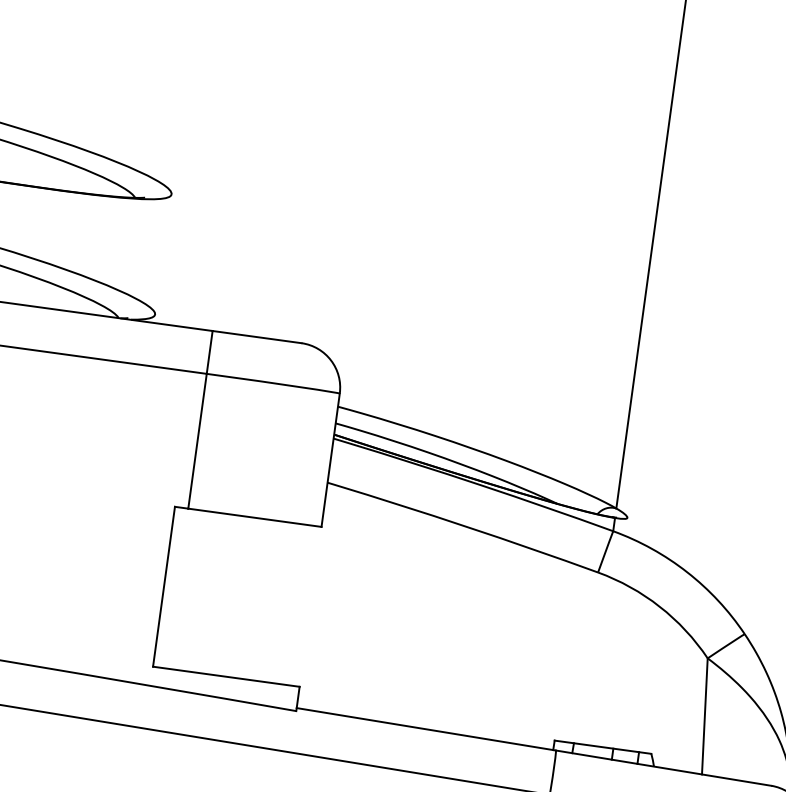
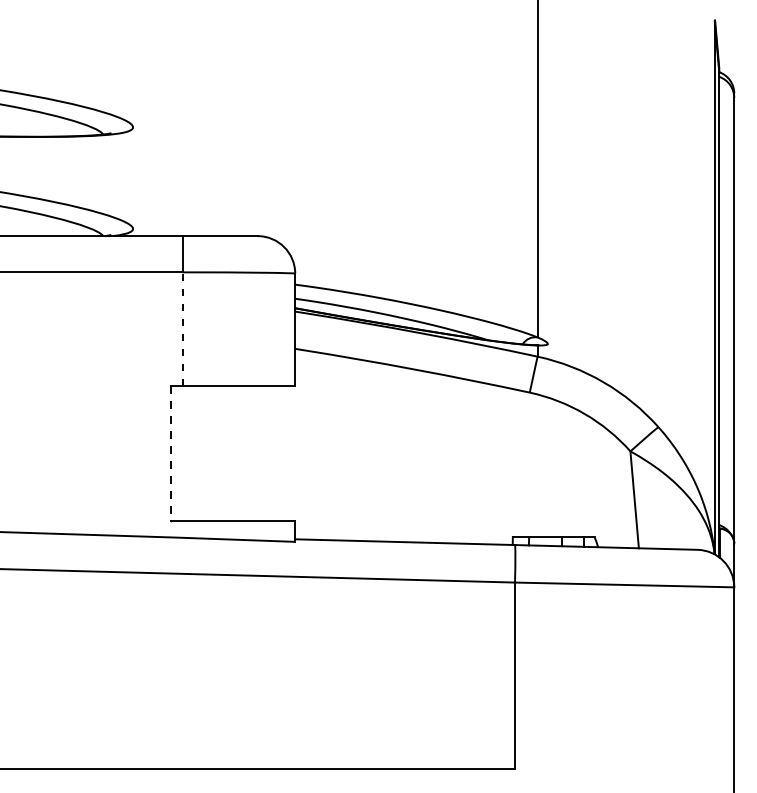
line: (197, 441) -> (182, 329), solid -> dashed
line: (164, 586) -> (171, 453), solid -> dashed

